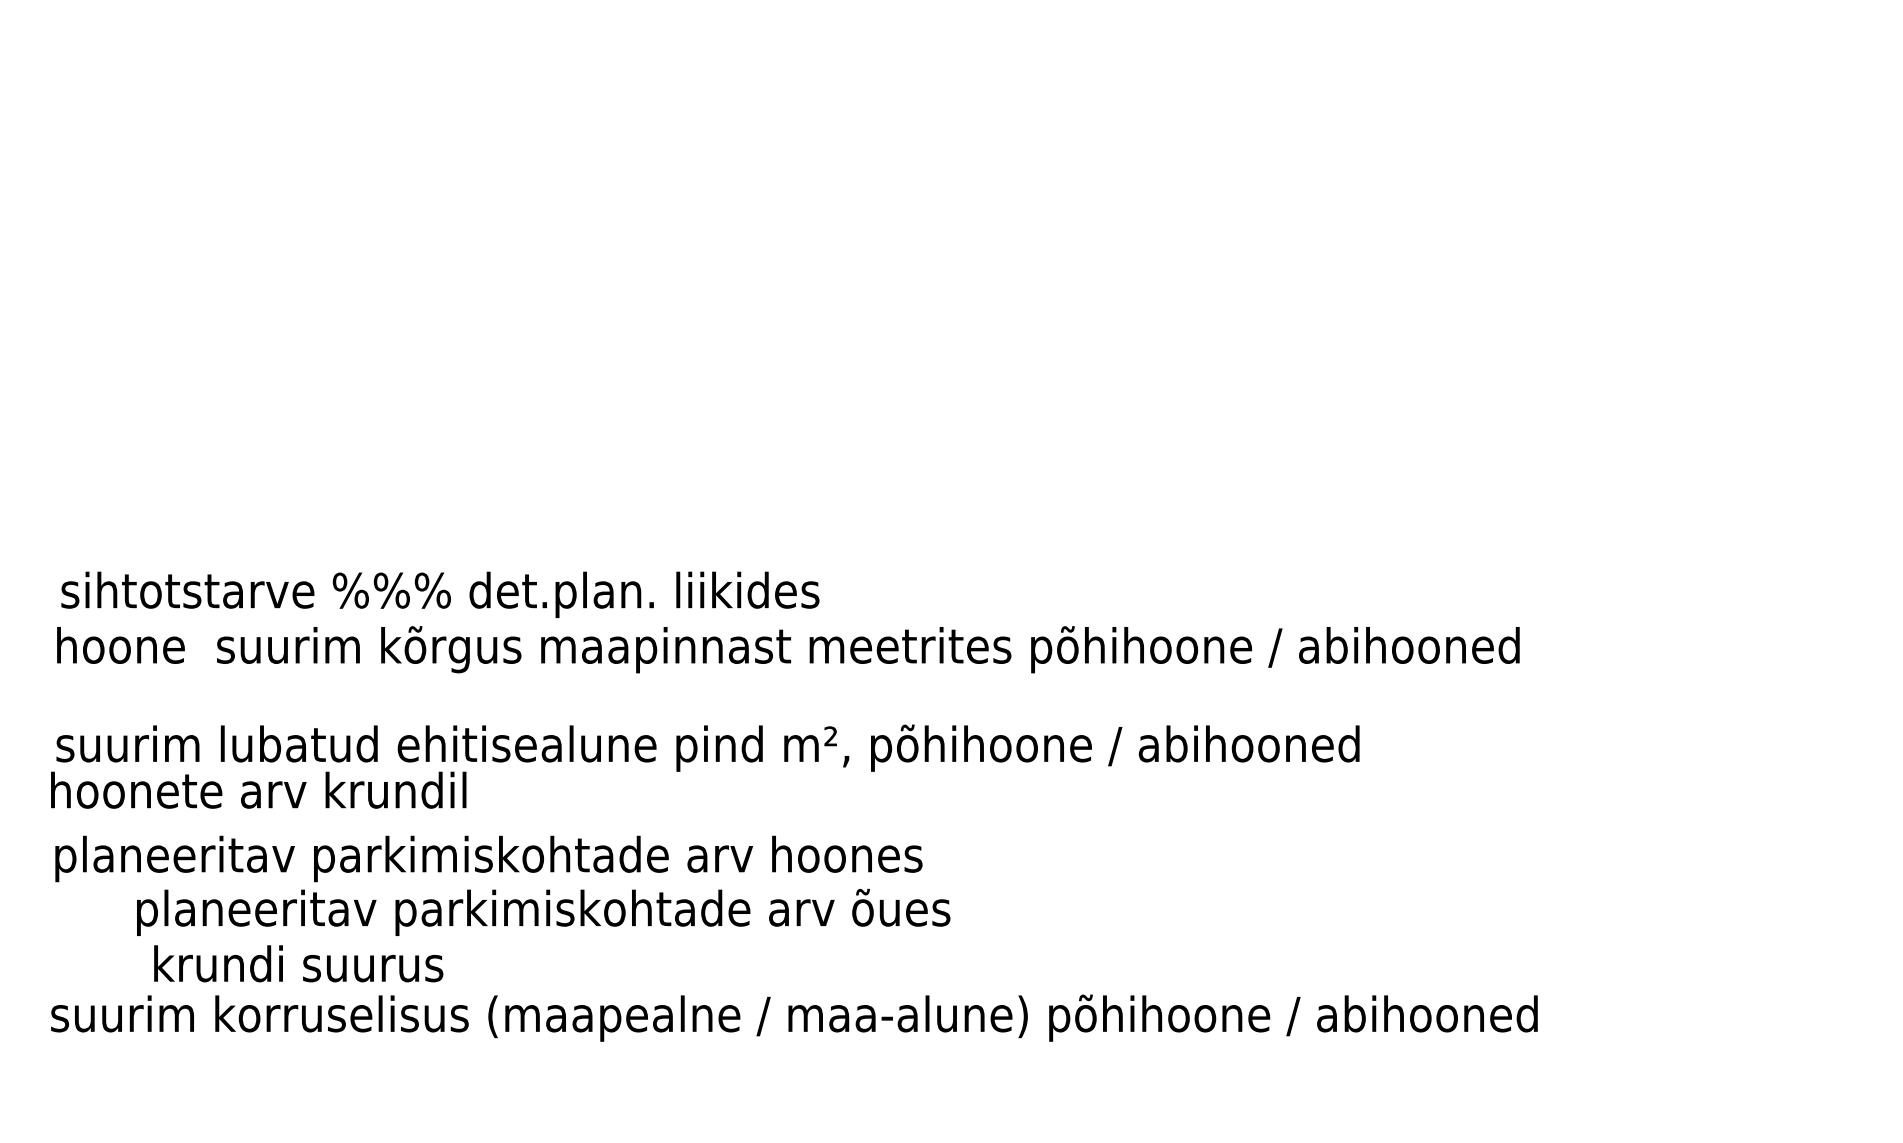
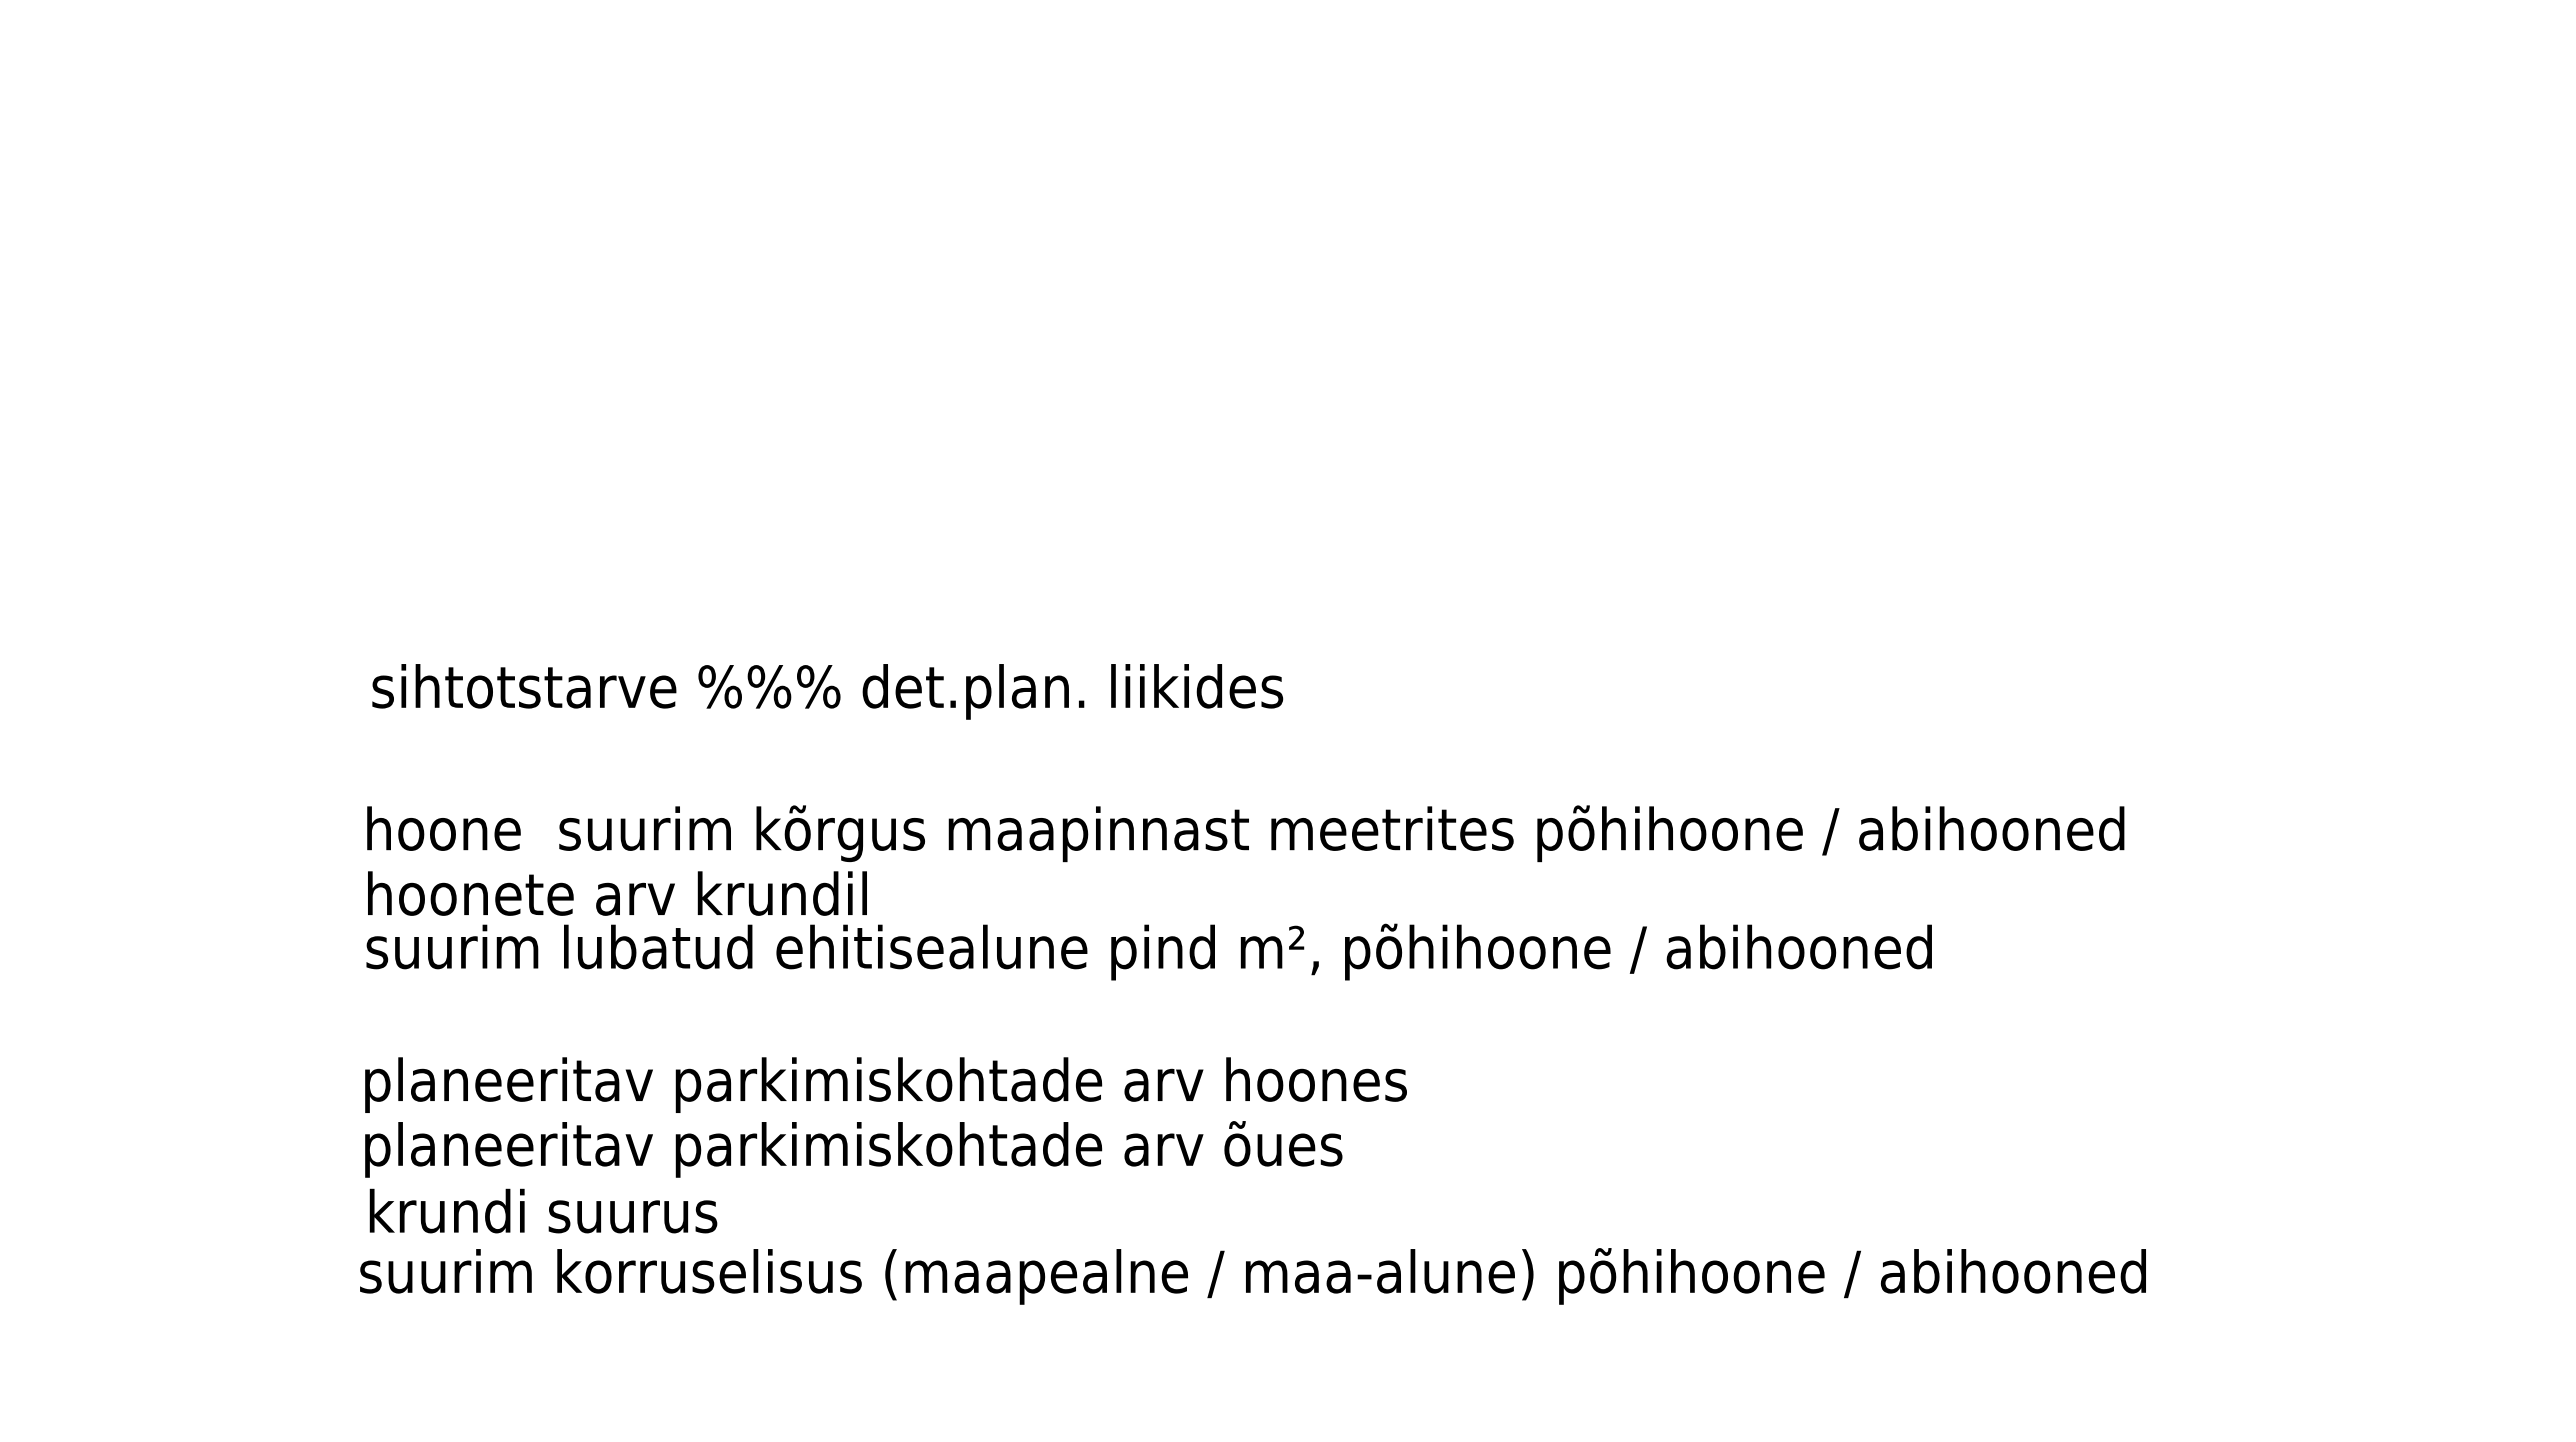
text: (440, 594) -> (827, 691), moved
text: (258, 790) -> (617, 893), moved
text: (543, 912) -> (853, 1149), moved
text: (298, 963) -> (543, 1210), moved

